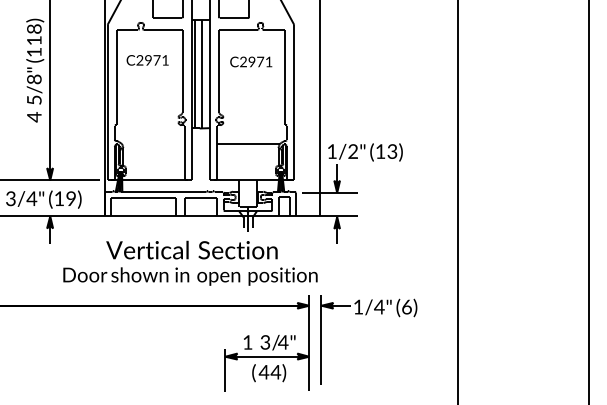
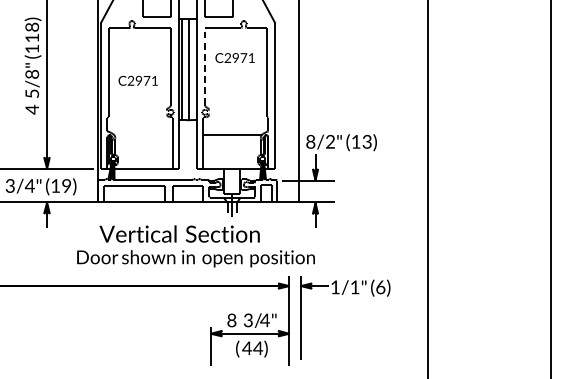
text: (147, 60) -> (138, 80), moved
line: (219, 71) -> (205, 66), solid -> dashed
text: (331, 151) -> (310, 141), 1/2" -> 8/2"
text: (190, 276) -> (196, 258), moved
text: (379, 306) -> (355, 286), 1/4" -> 1/1"
text: (247, 342) -> (231, 320), 1 -> 8

